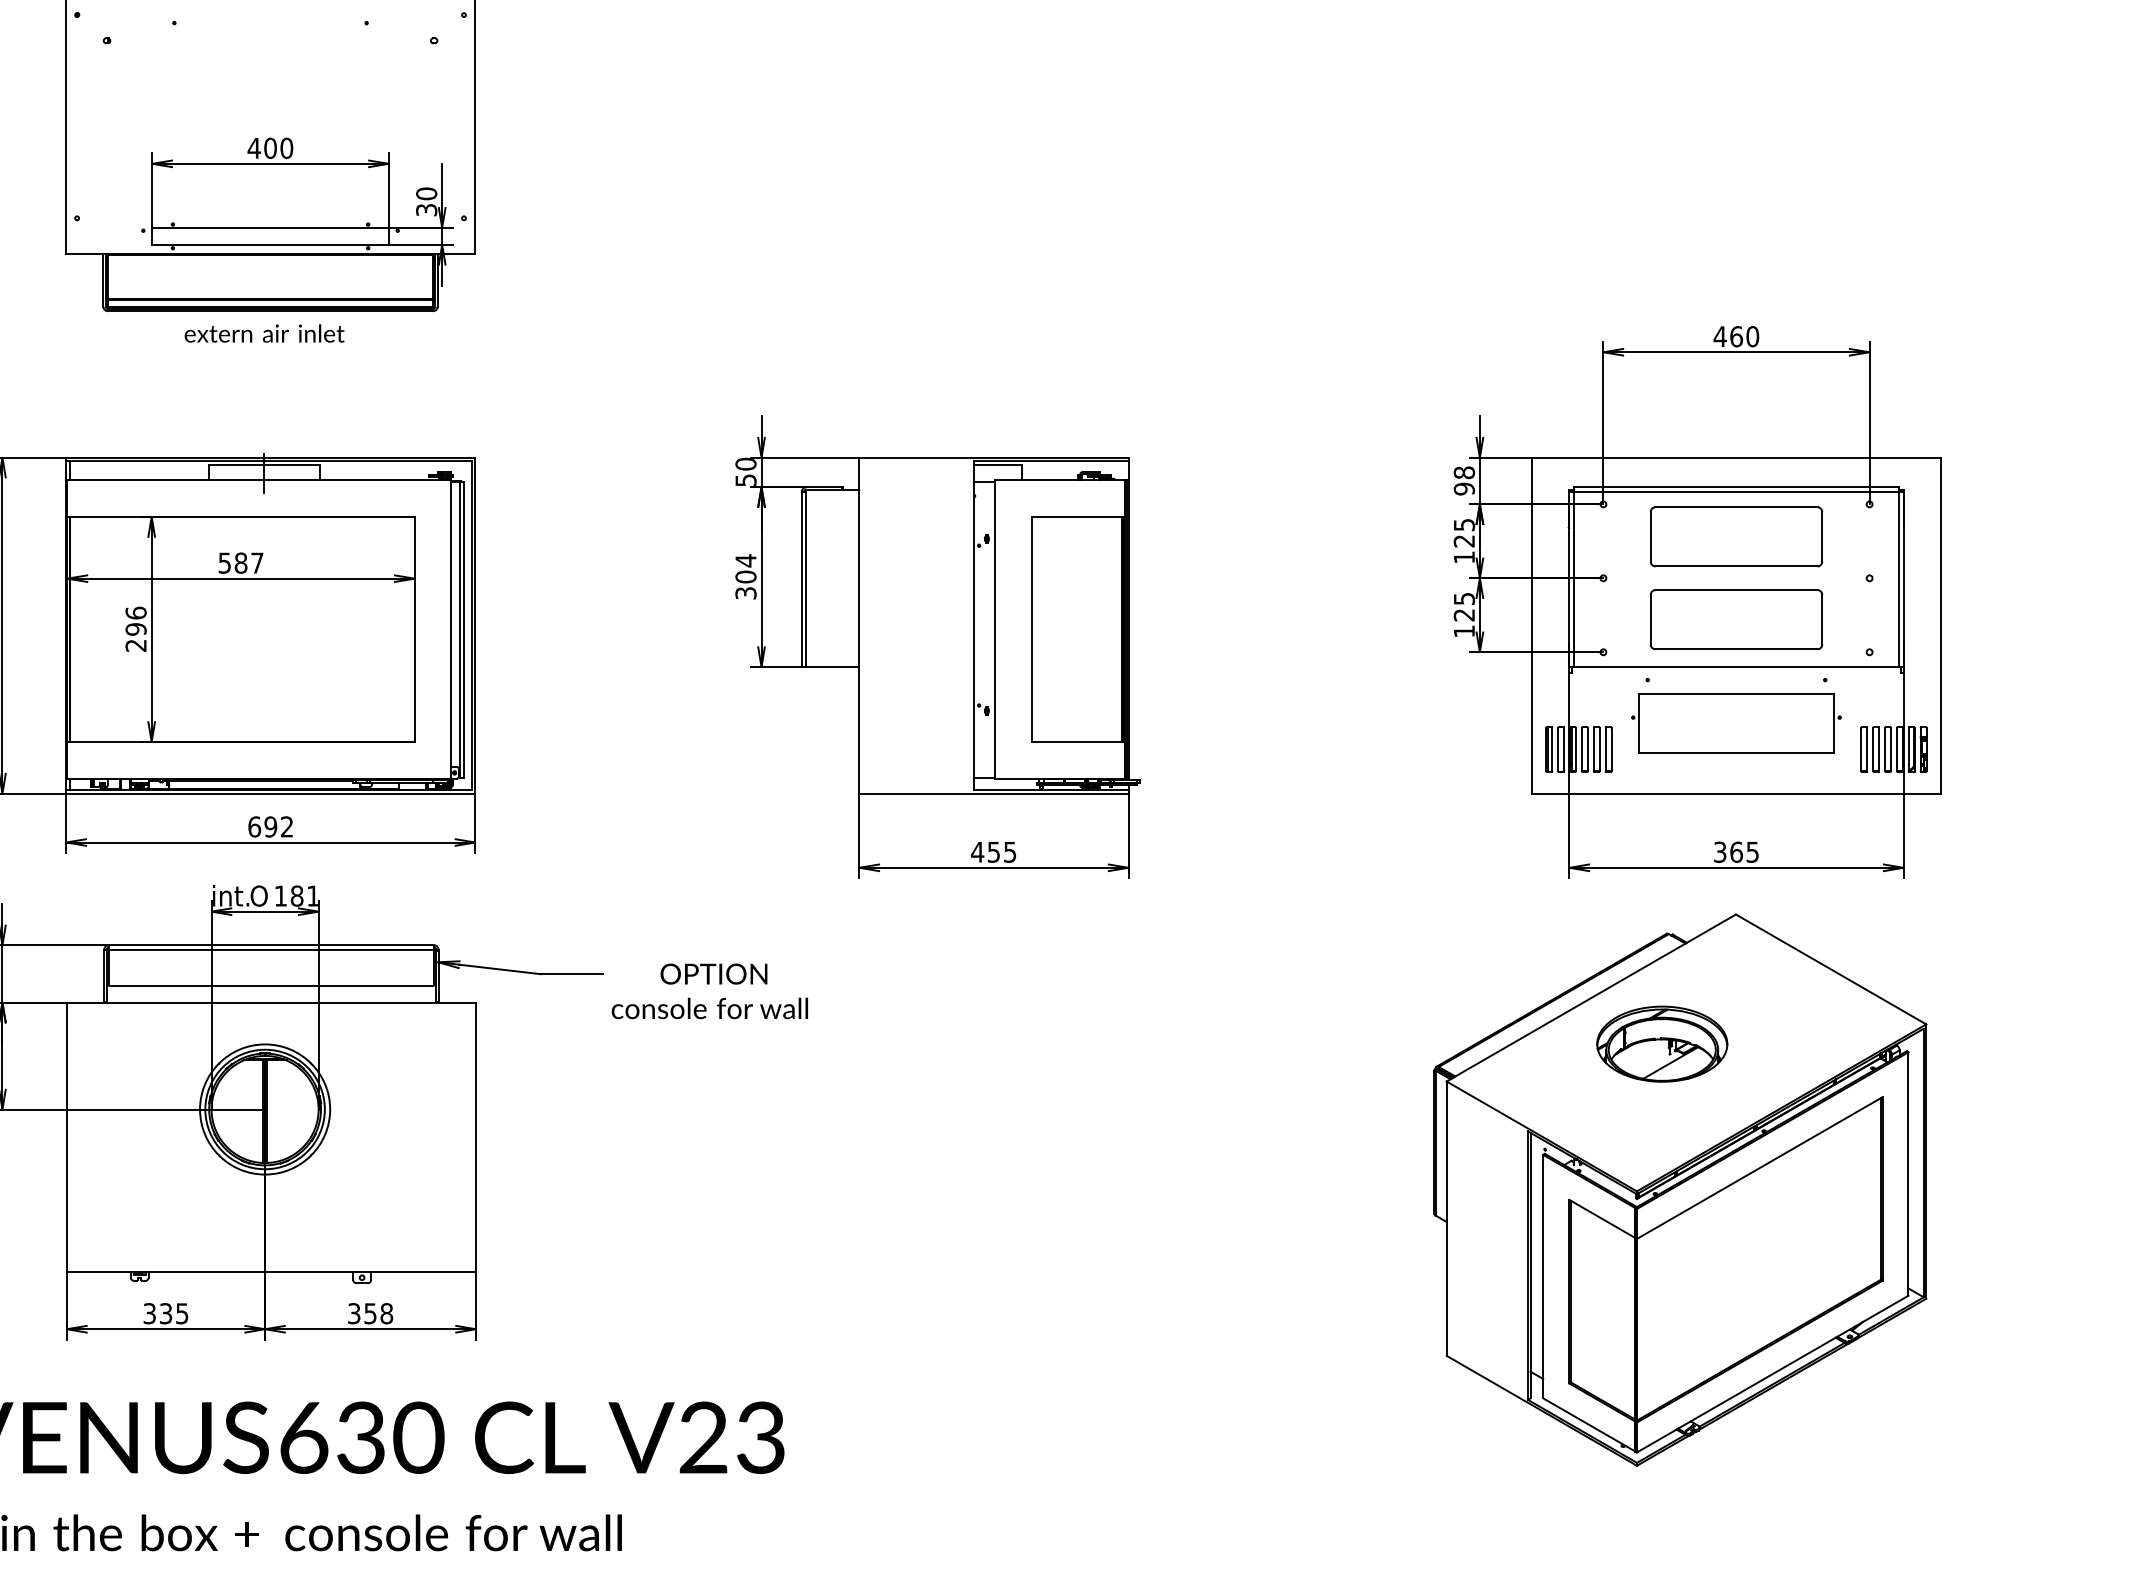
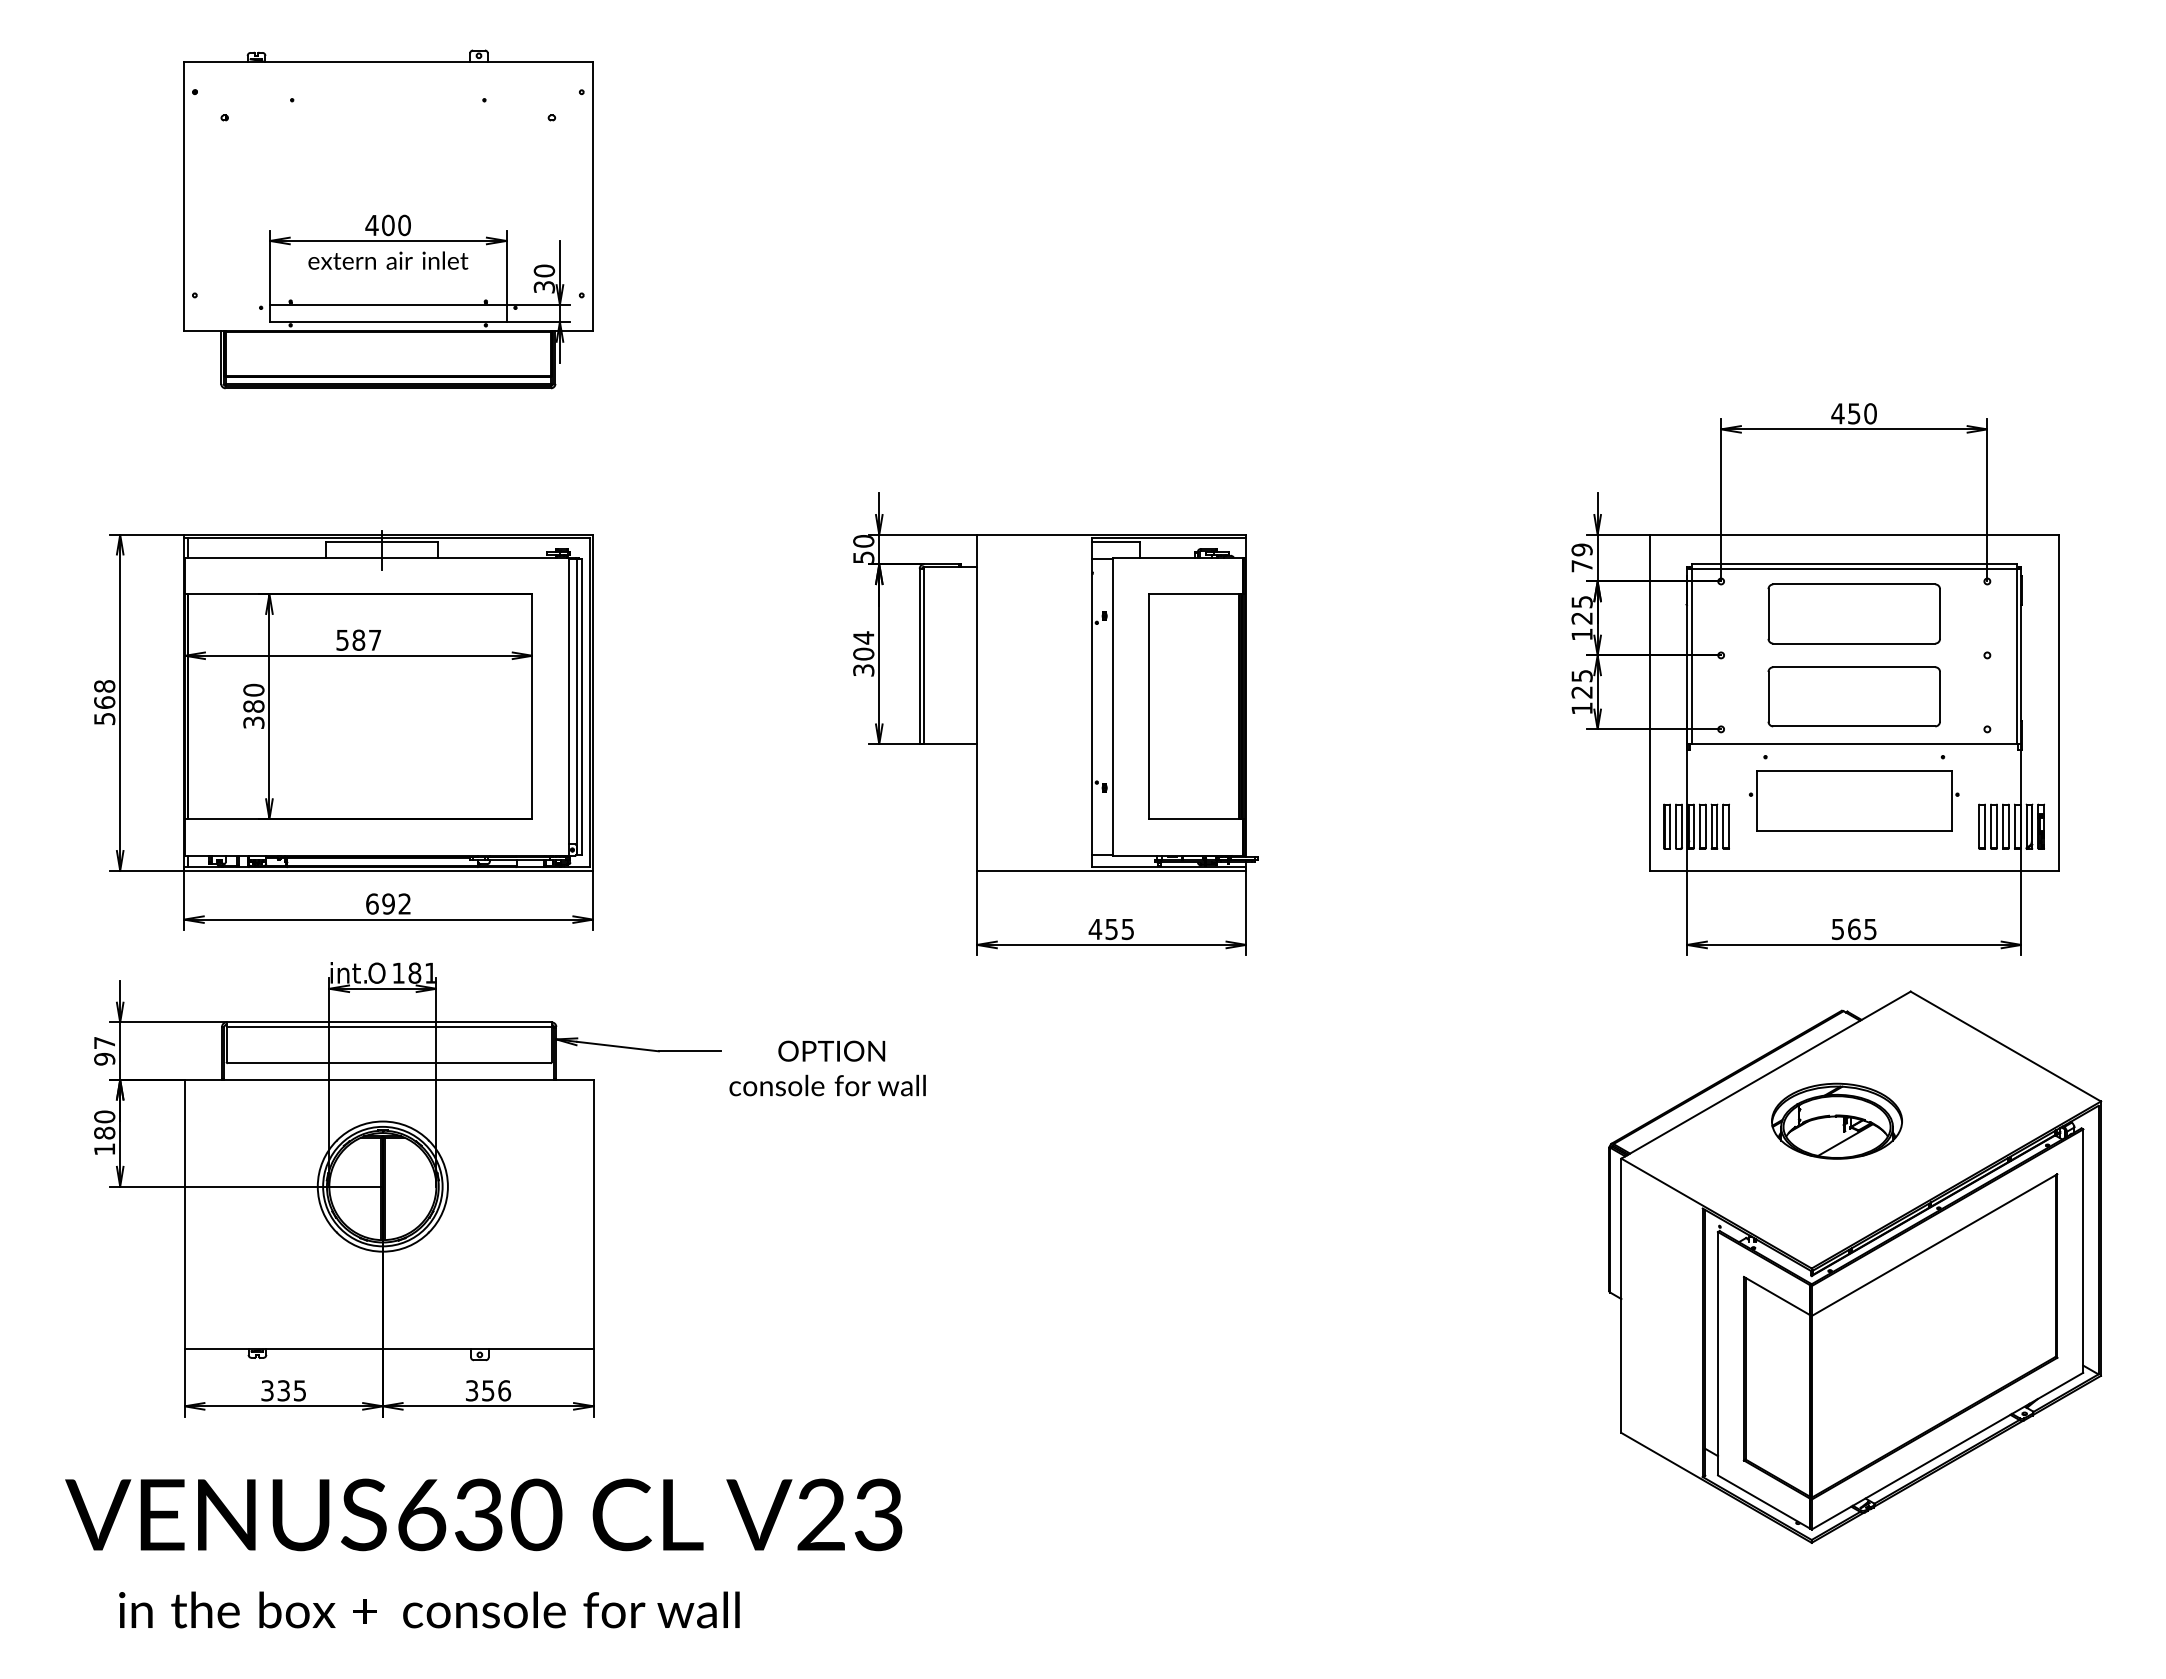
text: (264, 333) -> (388, 260), moved
text: (1736, 336) -> (1854, 413), 460 -> 450
text: (1463, 480) -> (1581, 557), 98 -> 79
text: (135, 628) -> (253, 705), 296 -> 380
text: (1720, 851) -> (1838, 928), 365 -> 565
part: (1680, 1189) -> (1855, 1266), moved
text: (386, 1313) -> (504, 1390), 358 -> 356

